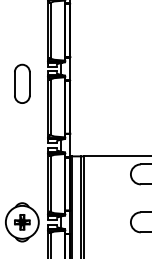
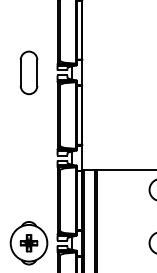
part: (22, 83) -> (29, 72), moved

